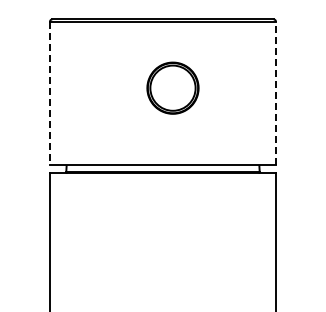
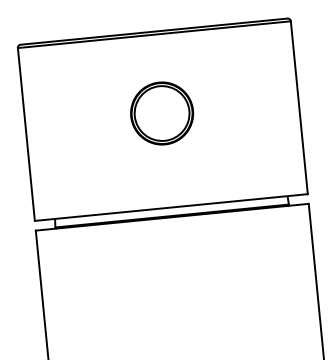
part: (172, 87) -> (161, 112), moved
line: (49, 93) -> (25, 134), dashed -> solid
line: (276, 93) -> (299, 107), dashed -> solid

